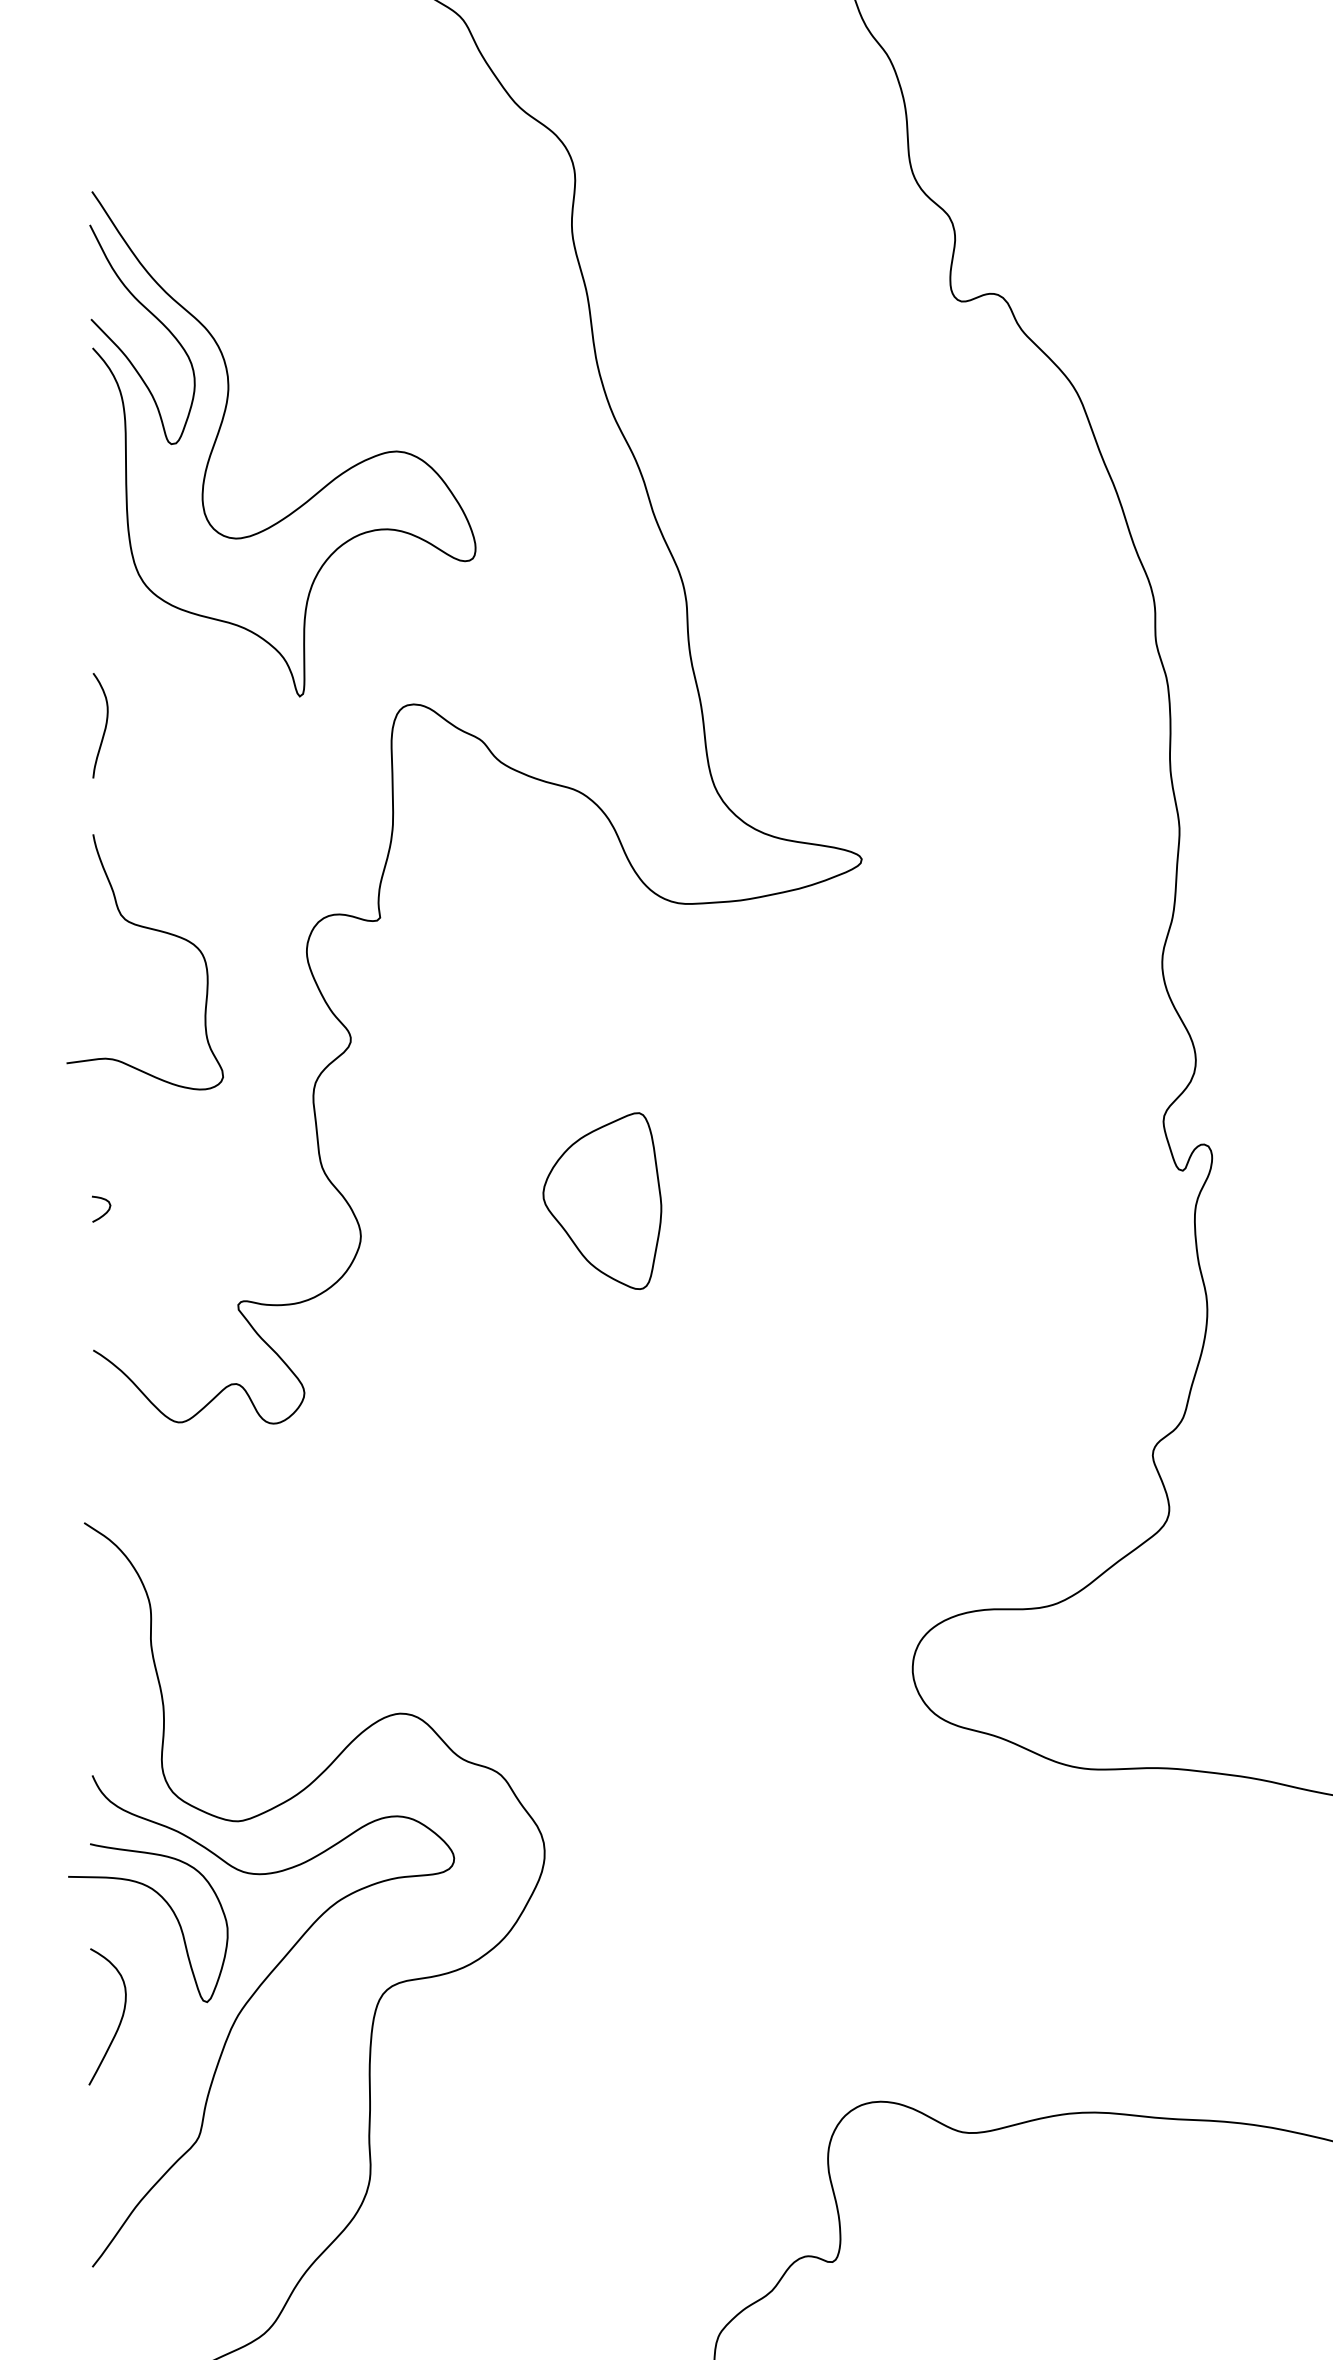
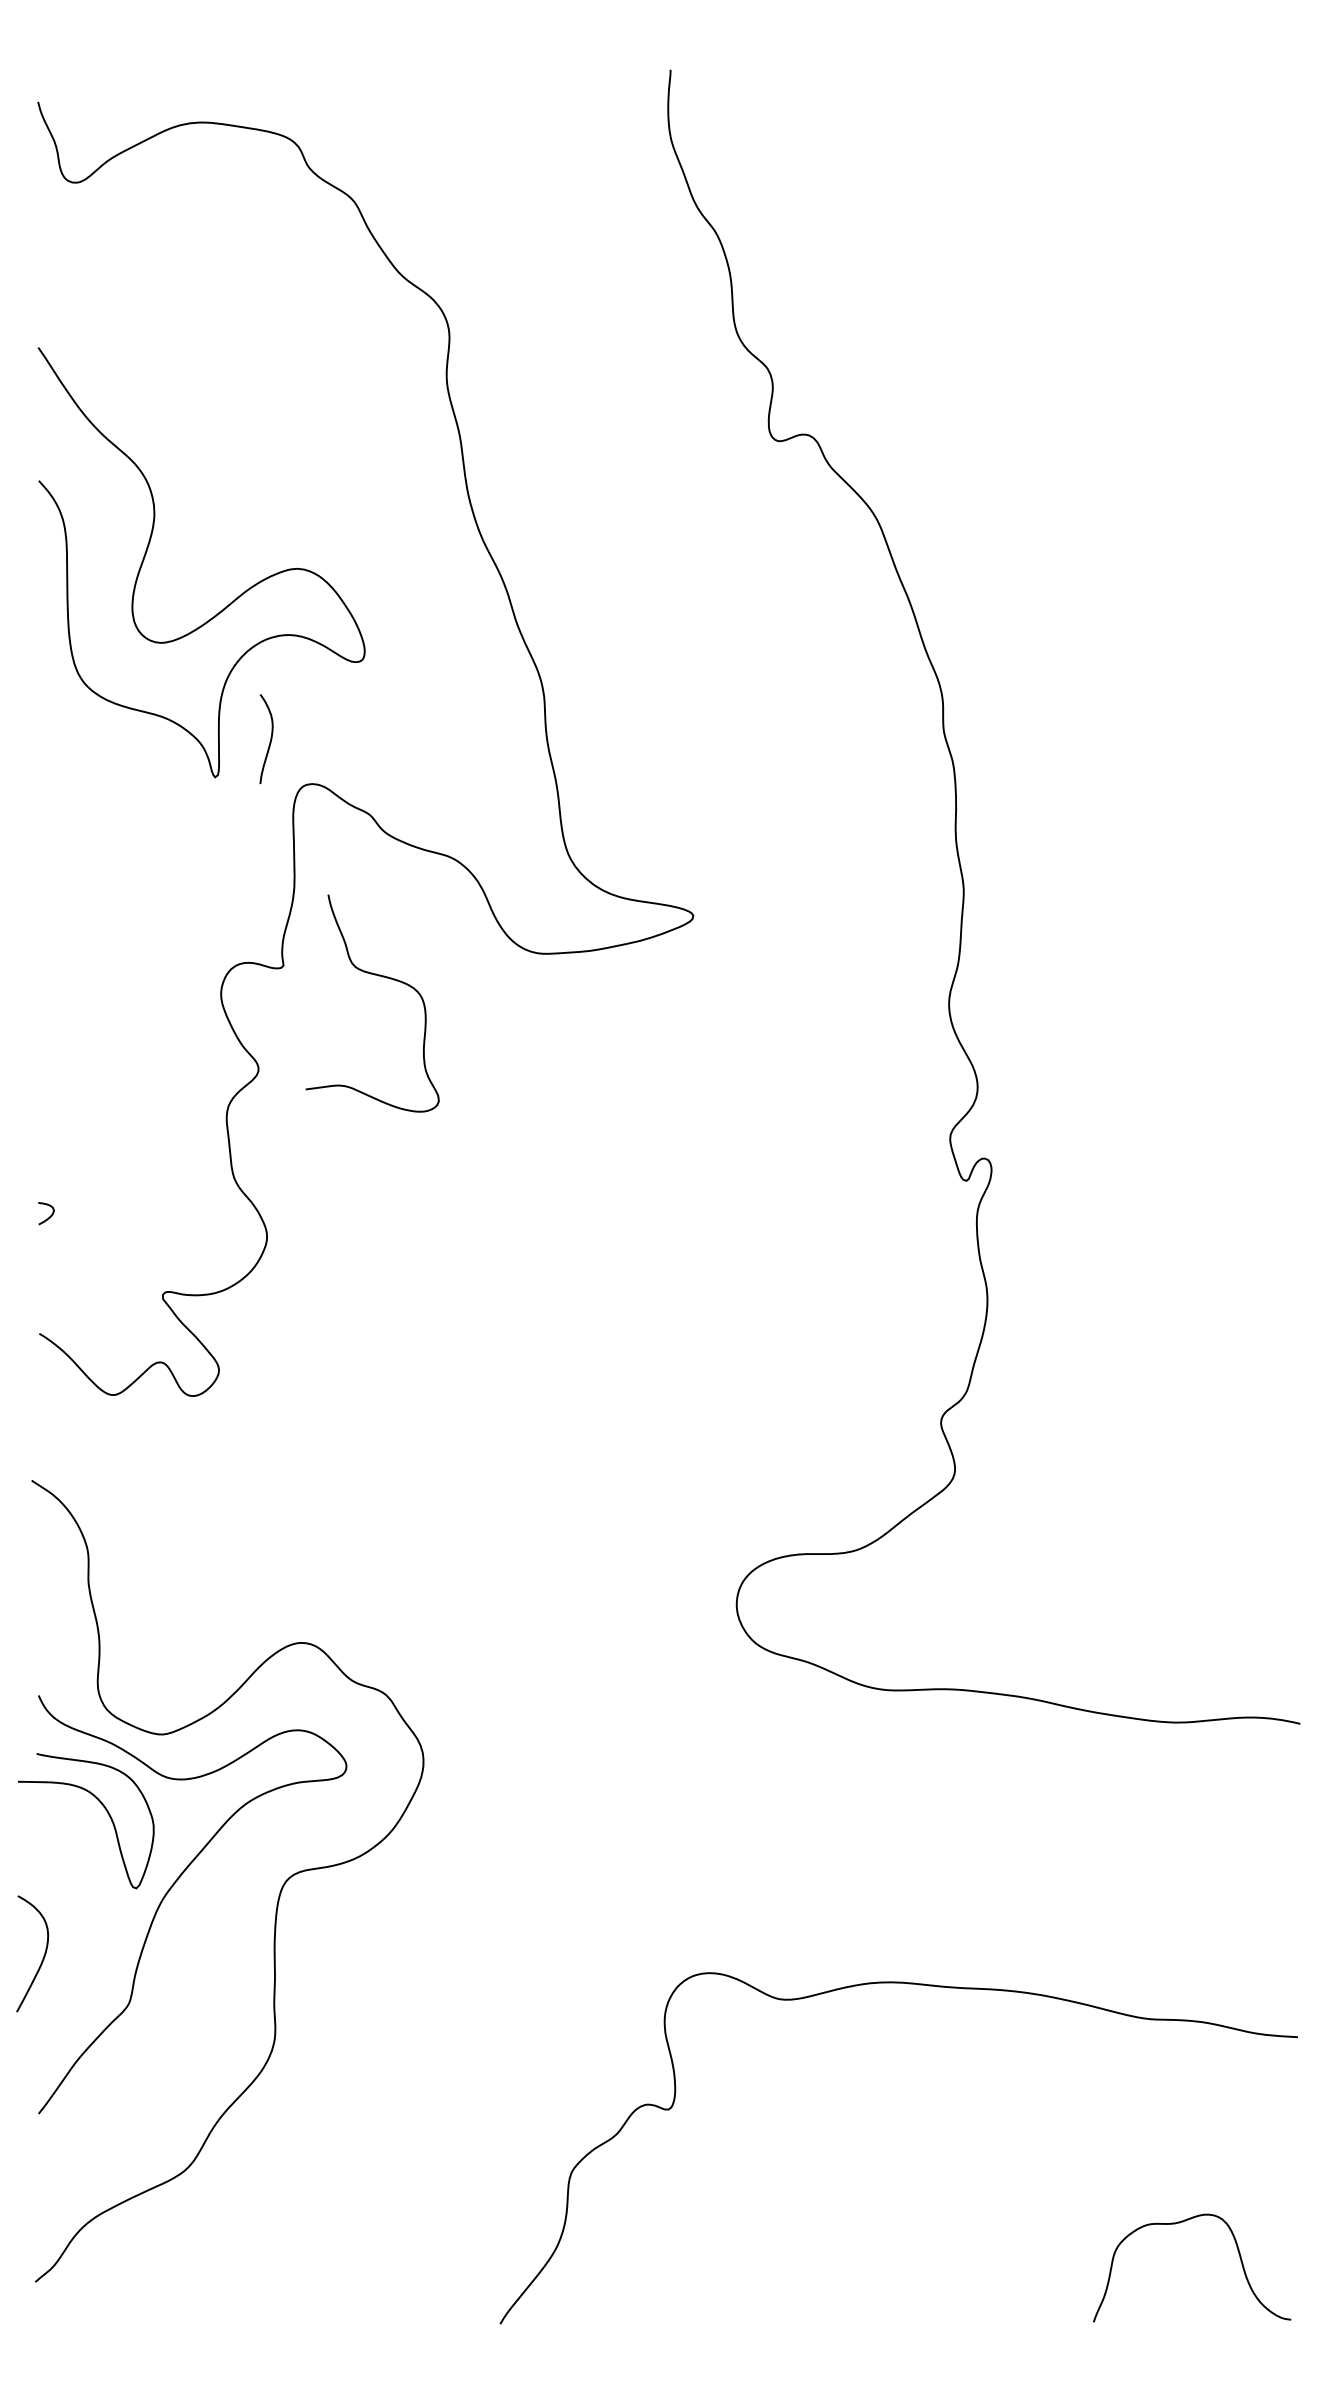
curve: (156, 319) -> (93, 456), removed
curve: (105, 724) -> (270, 738), moved
curve: (152, 930) -> (378, 976), moved
part: (602, 1200) -> (472, 1206), removed
curve: (120, 2018) -> (43, 1955), moved

